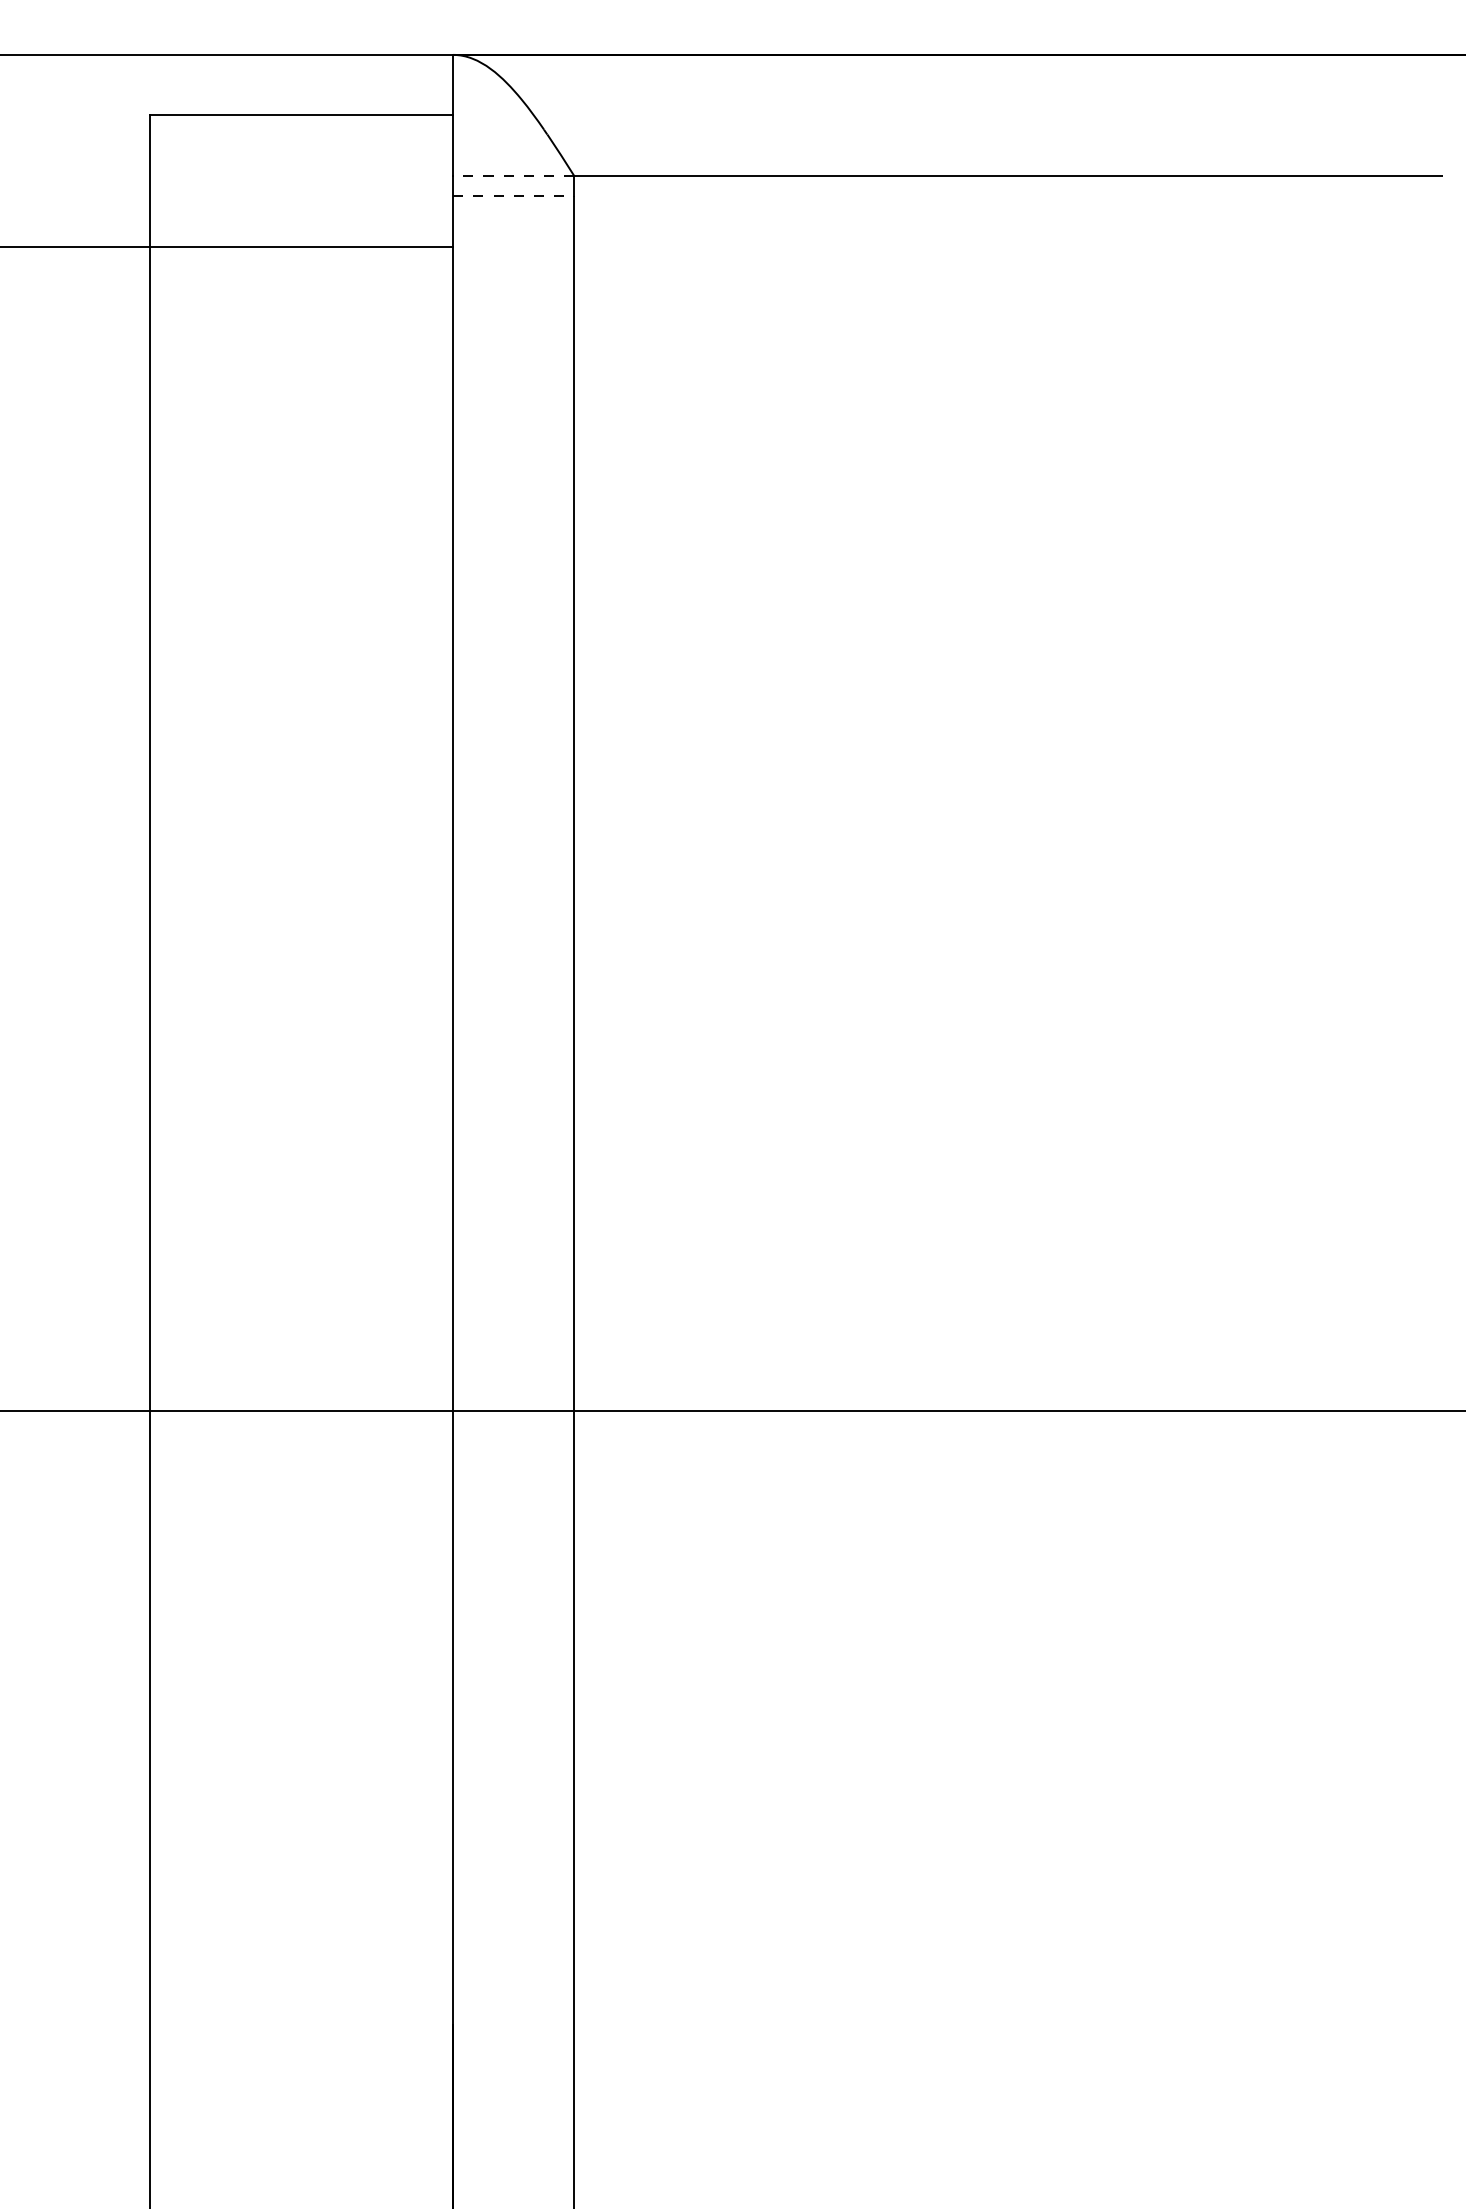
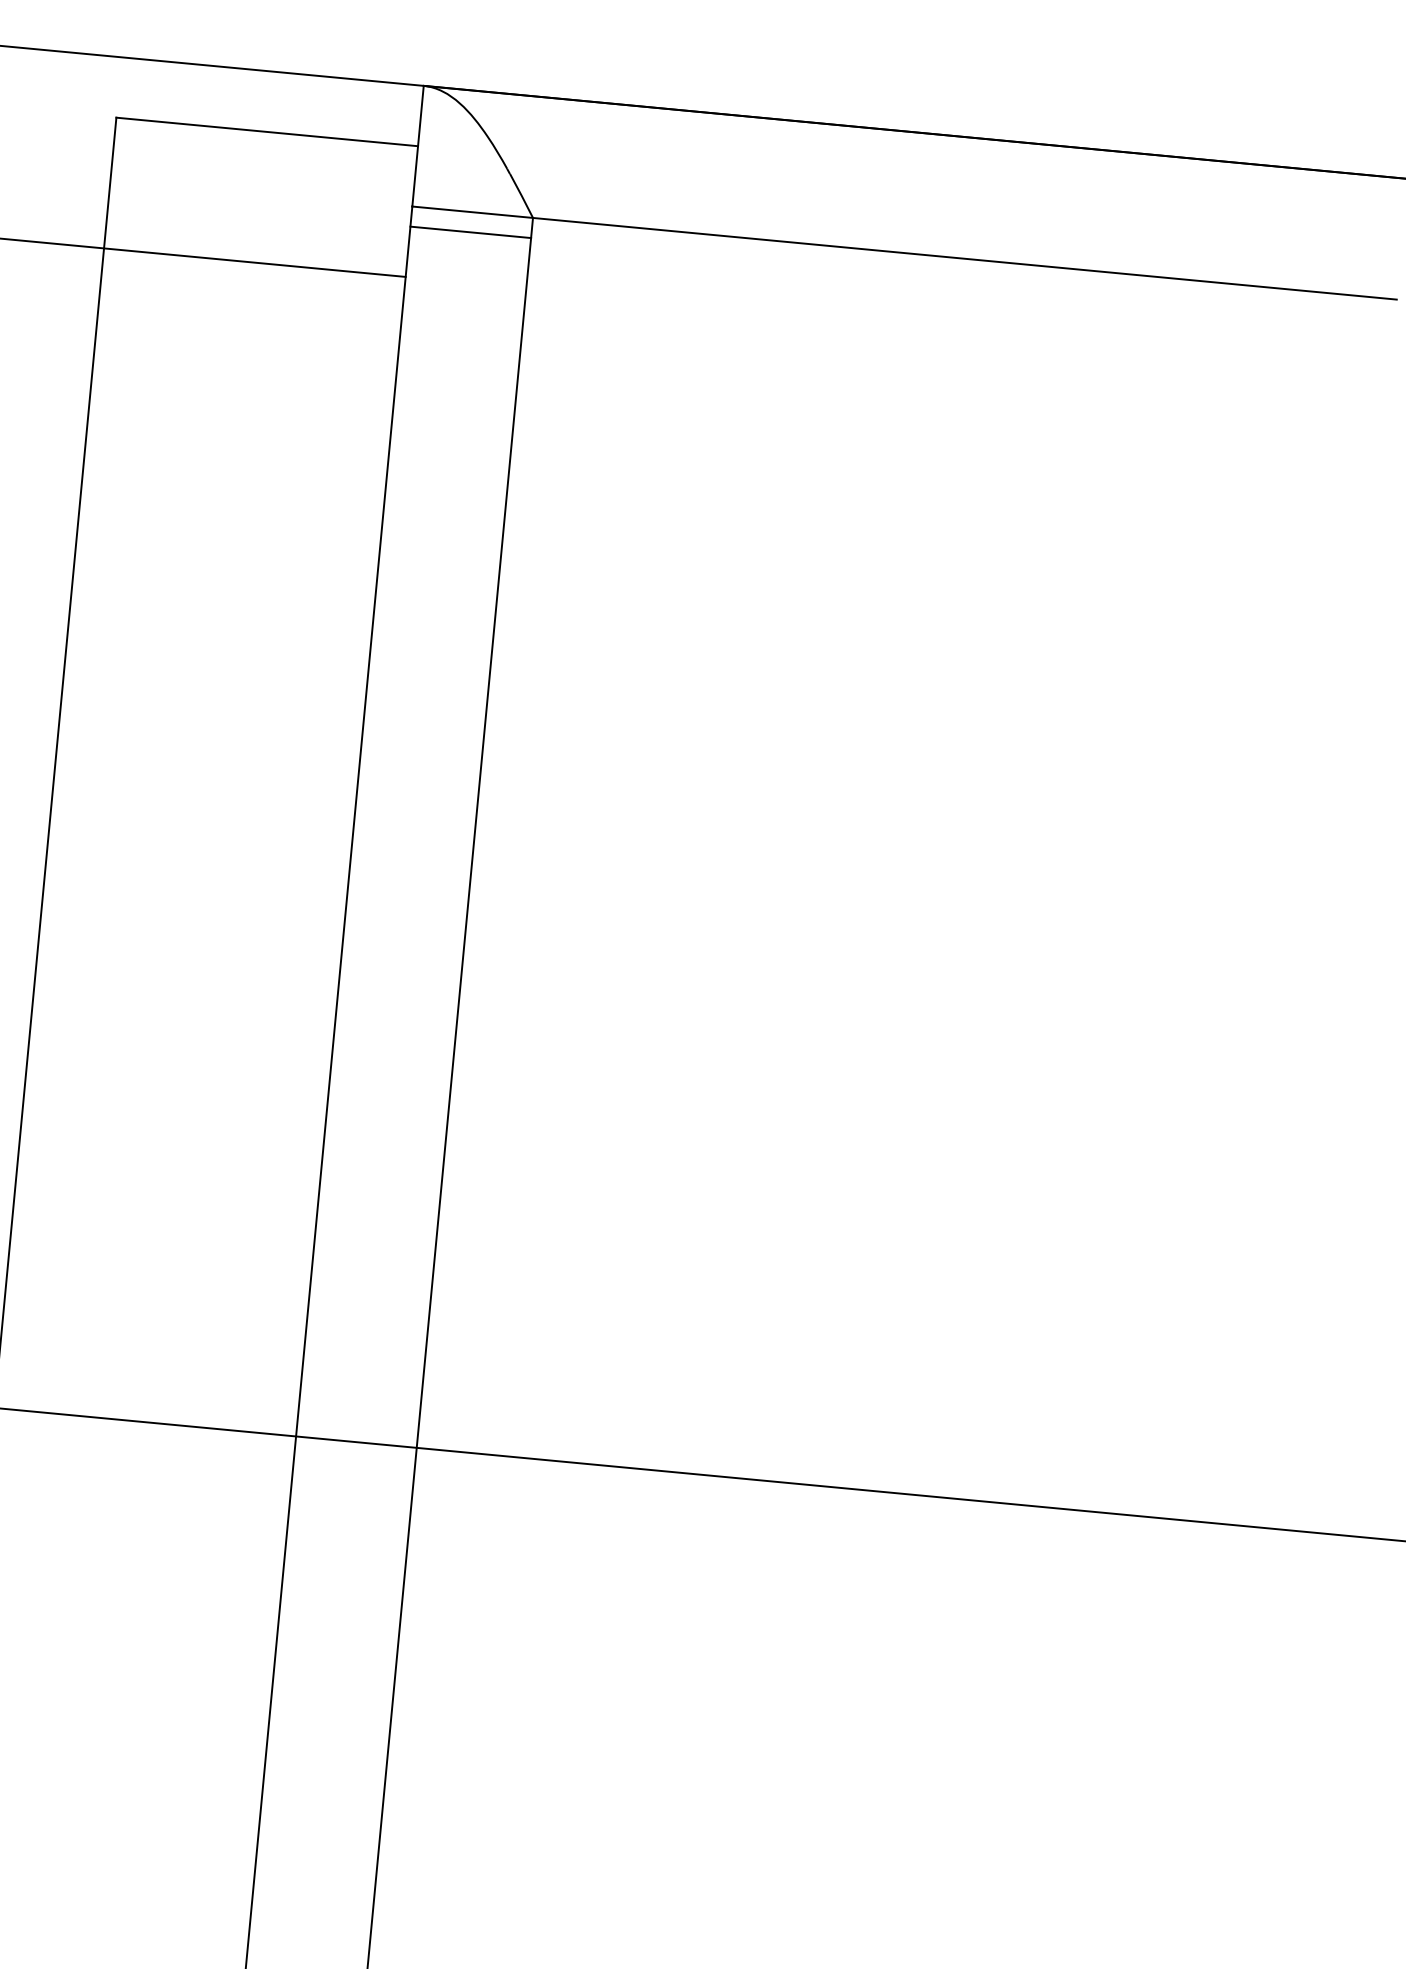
line: (513, 176) -> (472, 212), dashed -> solid
line: (513, 196) -> (470, 232), dashed -> solid

